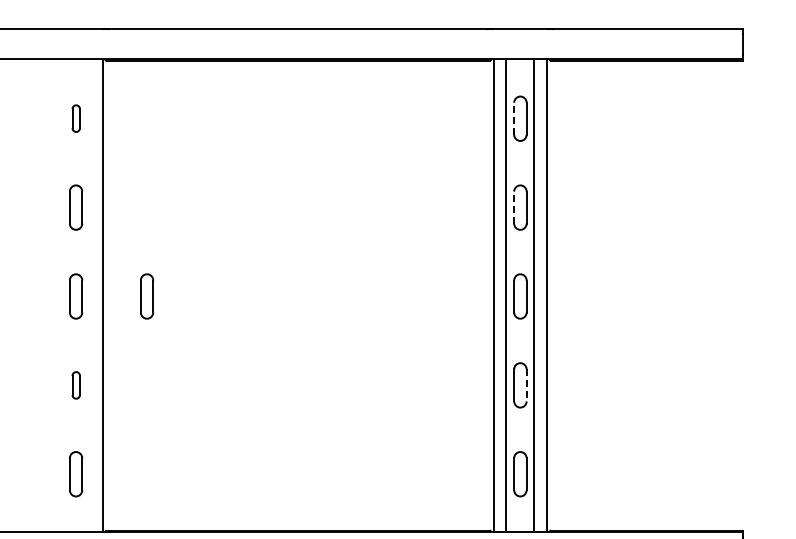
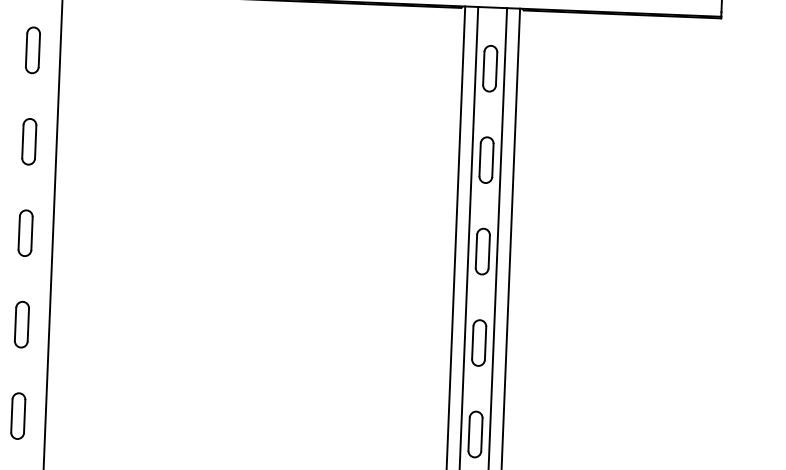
part: (76, 118) -> (33, 50), size x1.67
line: (514, 118) -> (484, 68), dashed -> solid
line: (514, 207) -> (480, 159), dashed -> solid
part: (147, 296) -> (99, 236), removed
part: (76, 385) -> (22, 324), size x1.67
line: (526, 385) -> (485, 343), dashed -> solid

